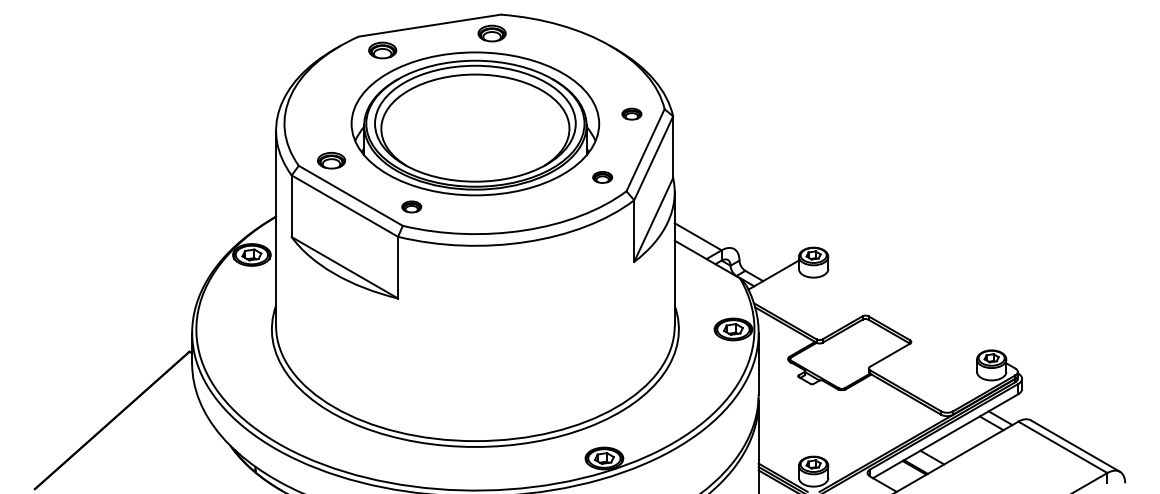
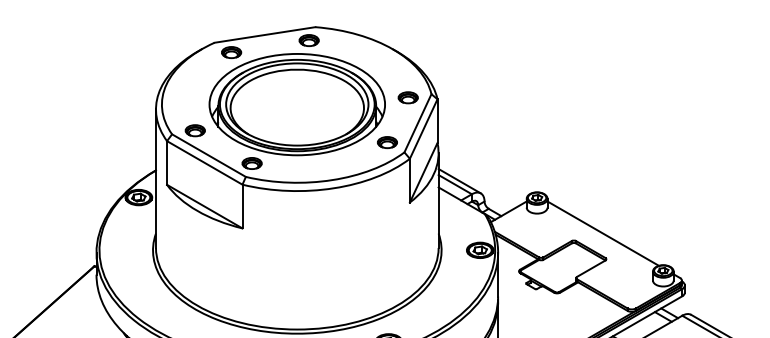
part: (631, 113) -> (407, 97), size x1.43
part: (602, 177) -> (387, 142), size x1.43
part: (411, 206) -> (252, 163), size x1.43
line: (704, 231) -> (459, 180), added
line: (906, 305) -> (602, 233), added

